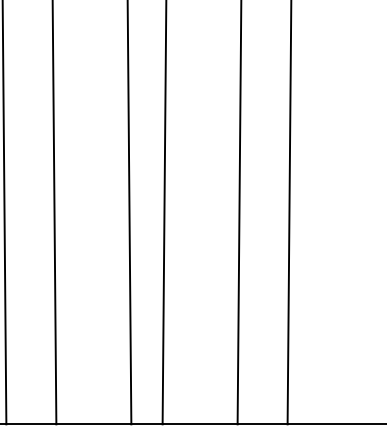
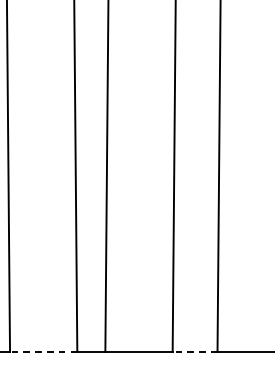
line: (93, 424) -> (43, 352), solid -> dashed
line: (262, 424) -> (194, 352), solid -> dashed

